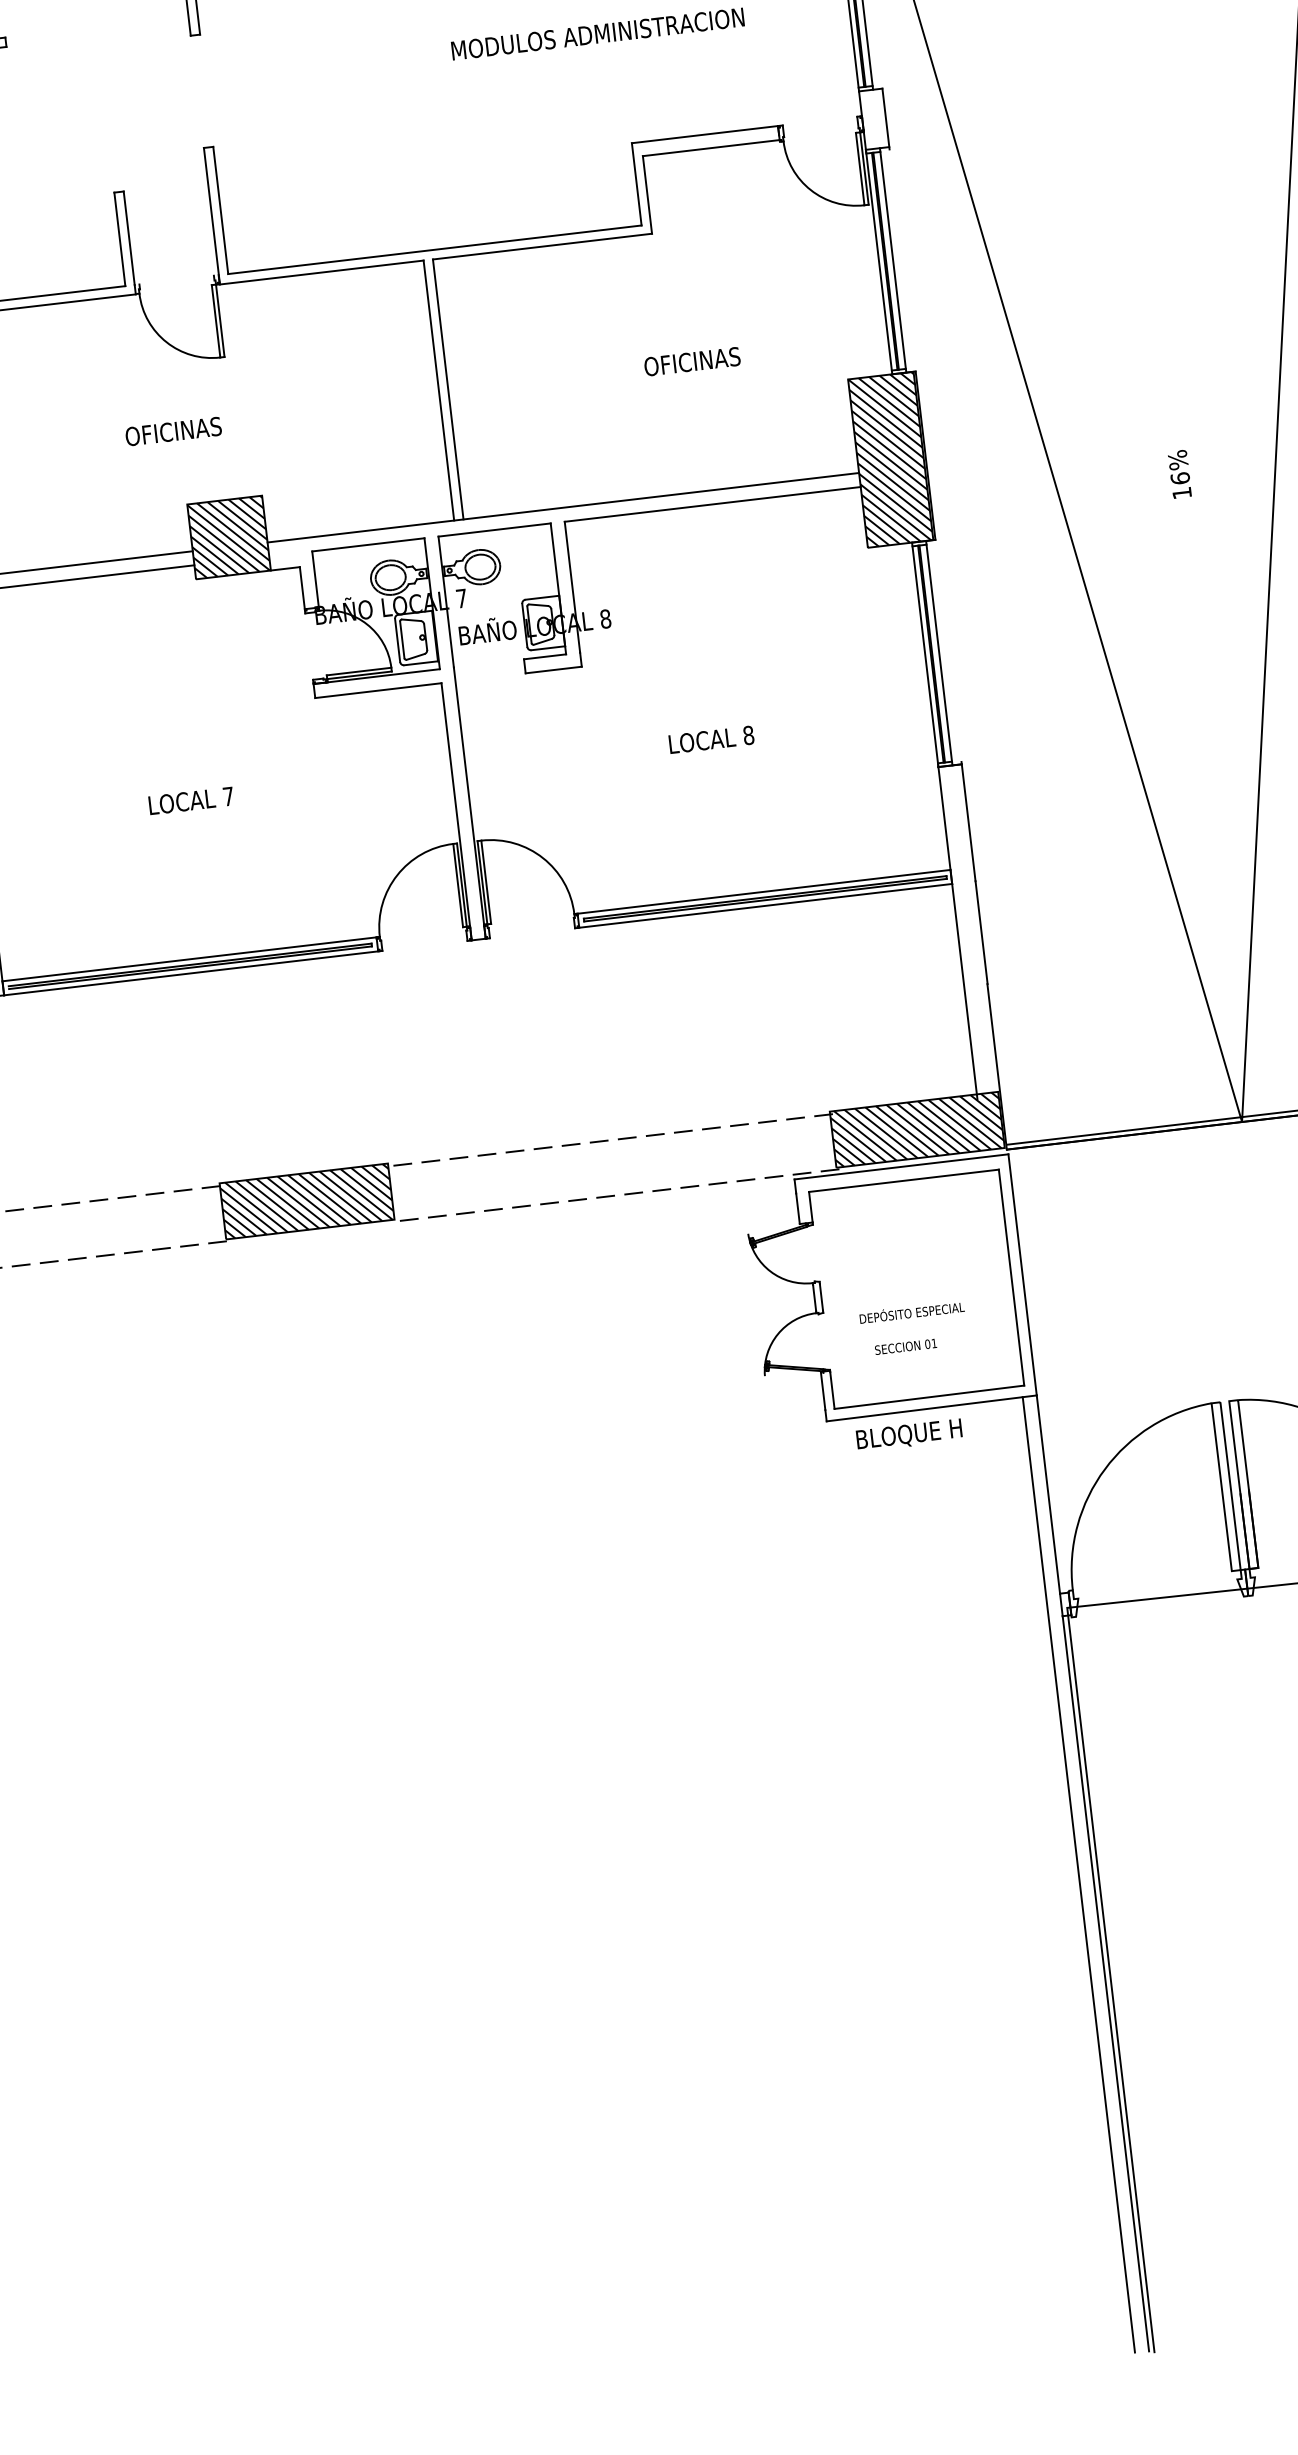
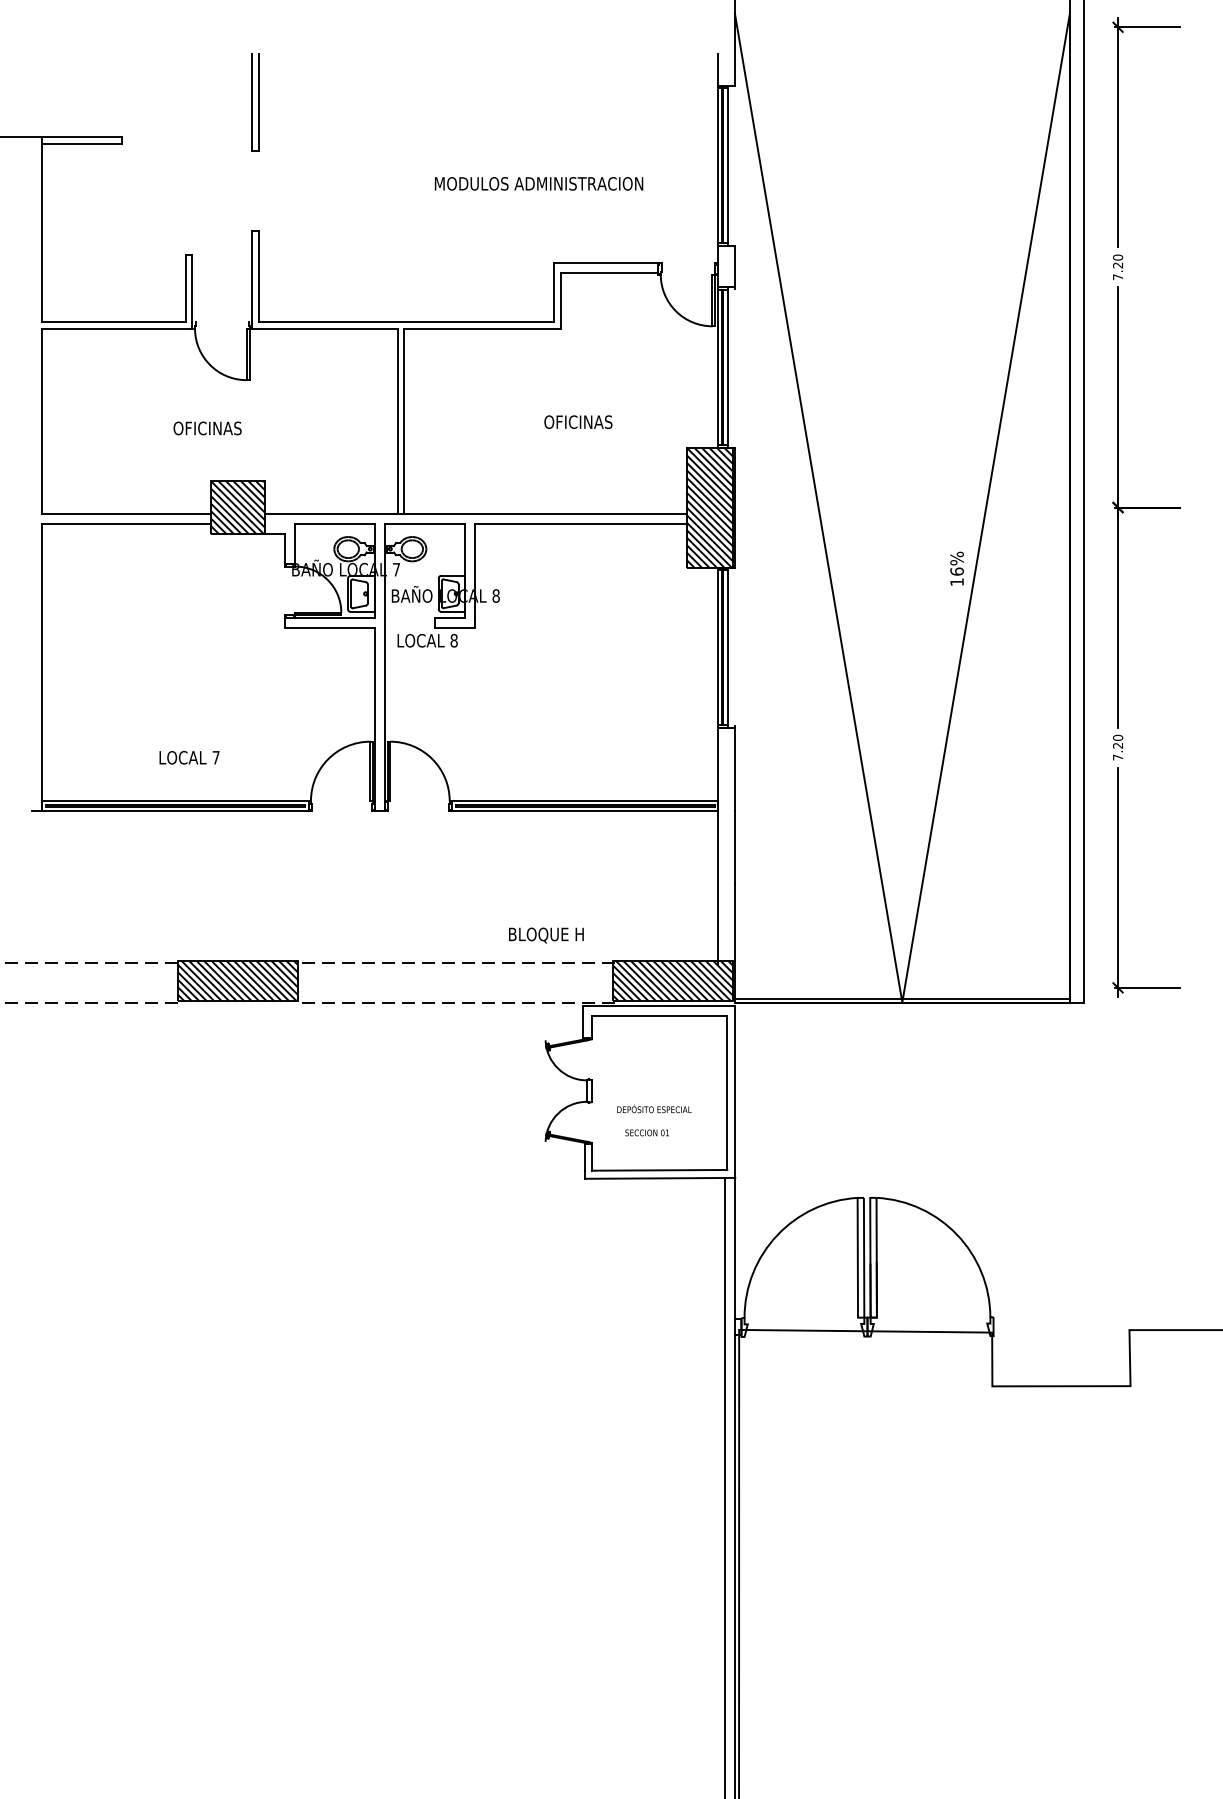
text: (1179, 474) -> (956, 568), moved
text: (711, 739) -> (427, 640), moved
text: (191, 800) -> (189, 757), moved
text: (909, 1435) -> (546, 935), moved

